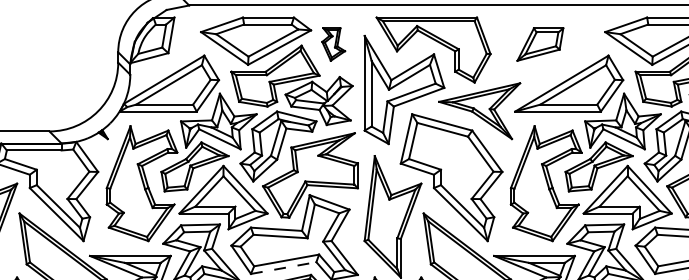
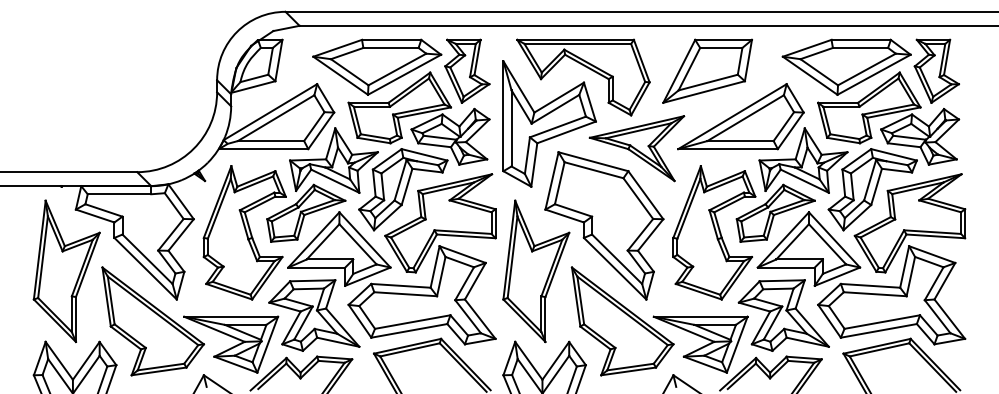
part: (333, 43) -> (467, 70), size x1.67
part: (540, 43) -> (707, 70), size x1.67
line: (283, 267) -> (409, 330), dashed -> solid

